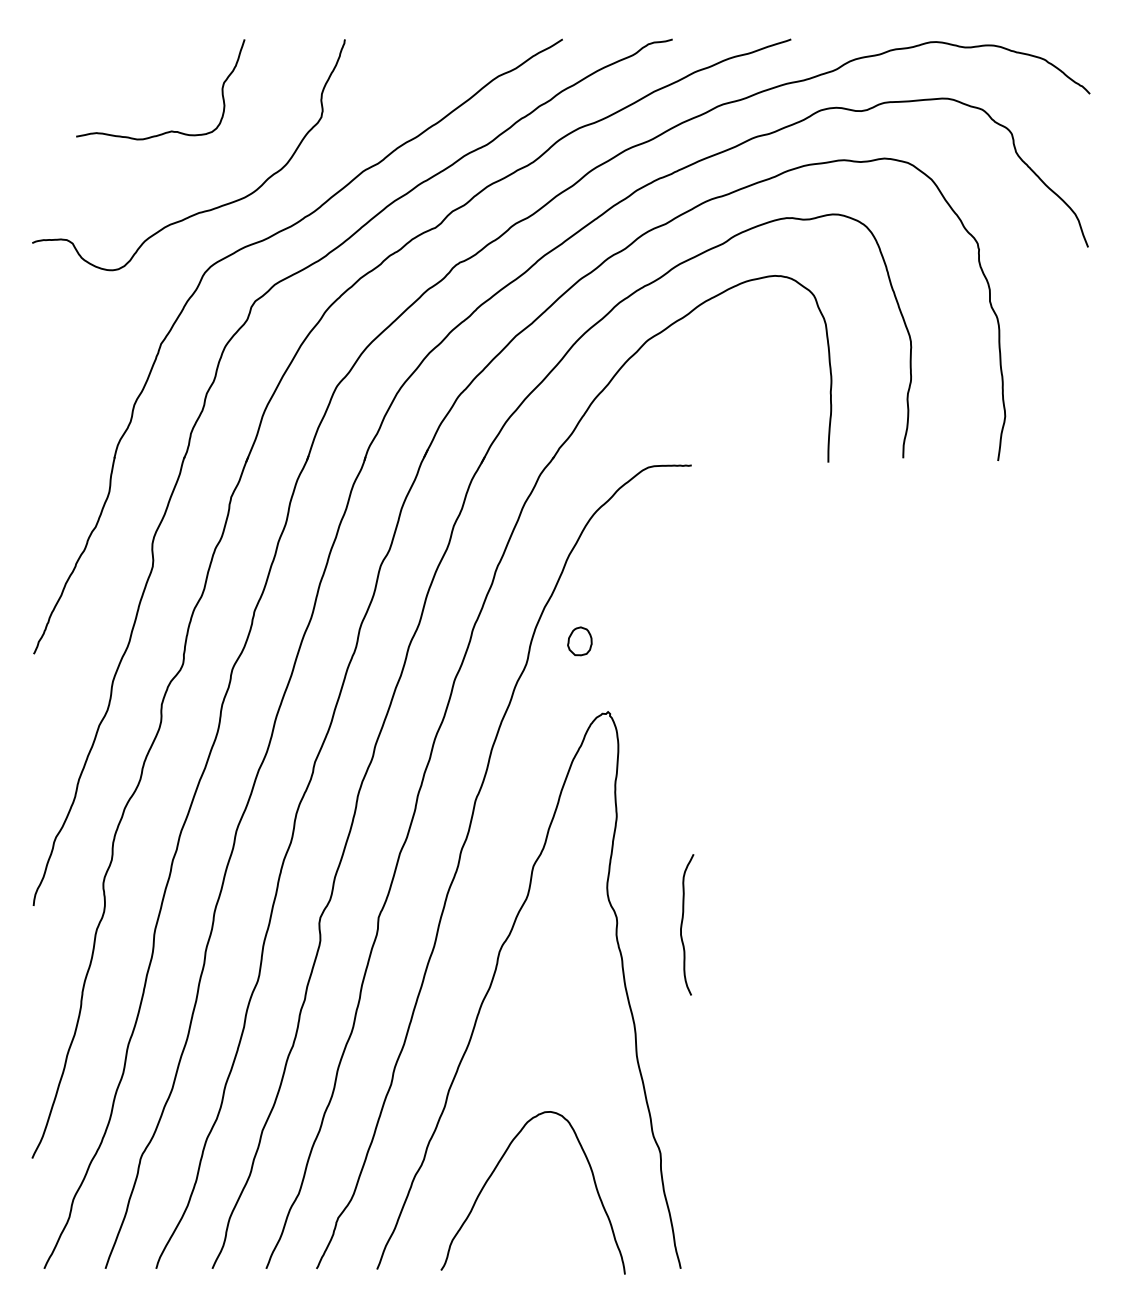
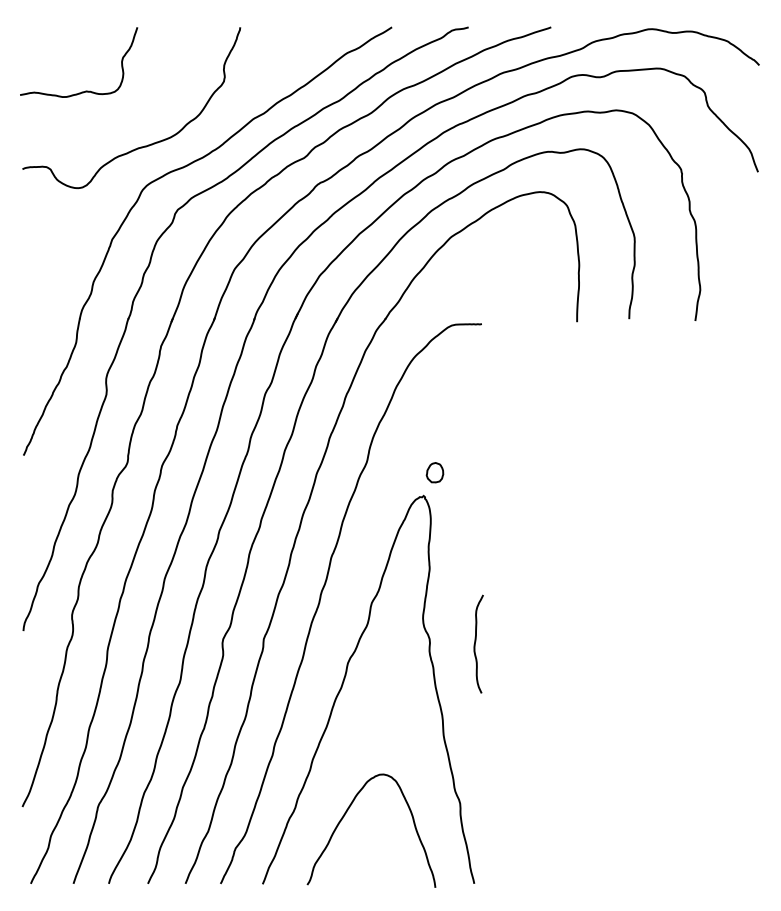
curve: (170, 130) -> (85, 90), moved
part: (579, 641) -> (434, 472), moved

